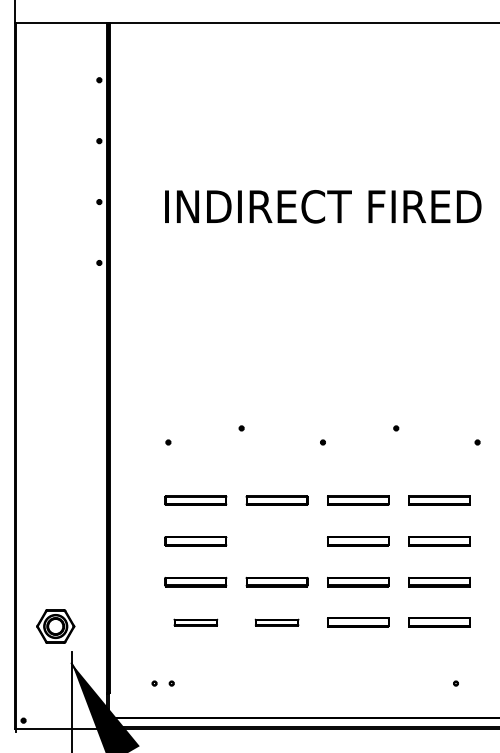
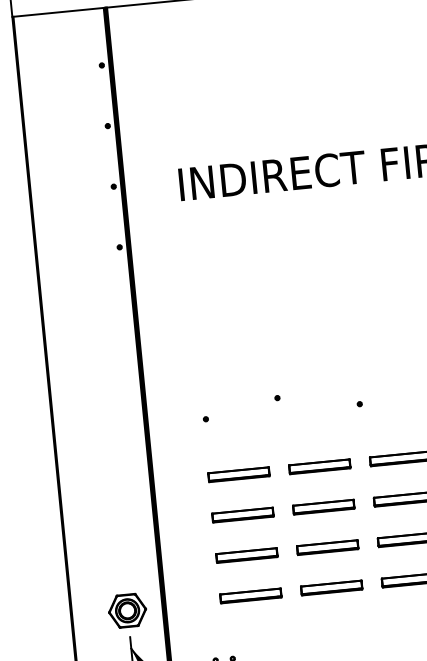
part: (276, 541) -> (323, 507), added
part: (195, 622) -> (250, 595), size x1.43
part: (276, 622) -> (331, 587), size x1.43
part: (55, 626) -> (127, 610), moved

